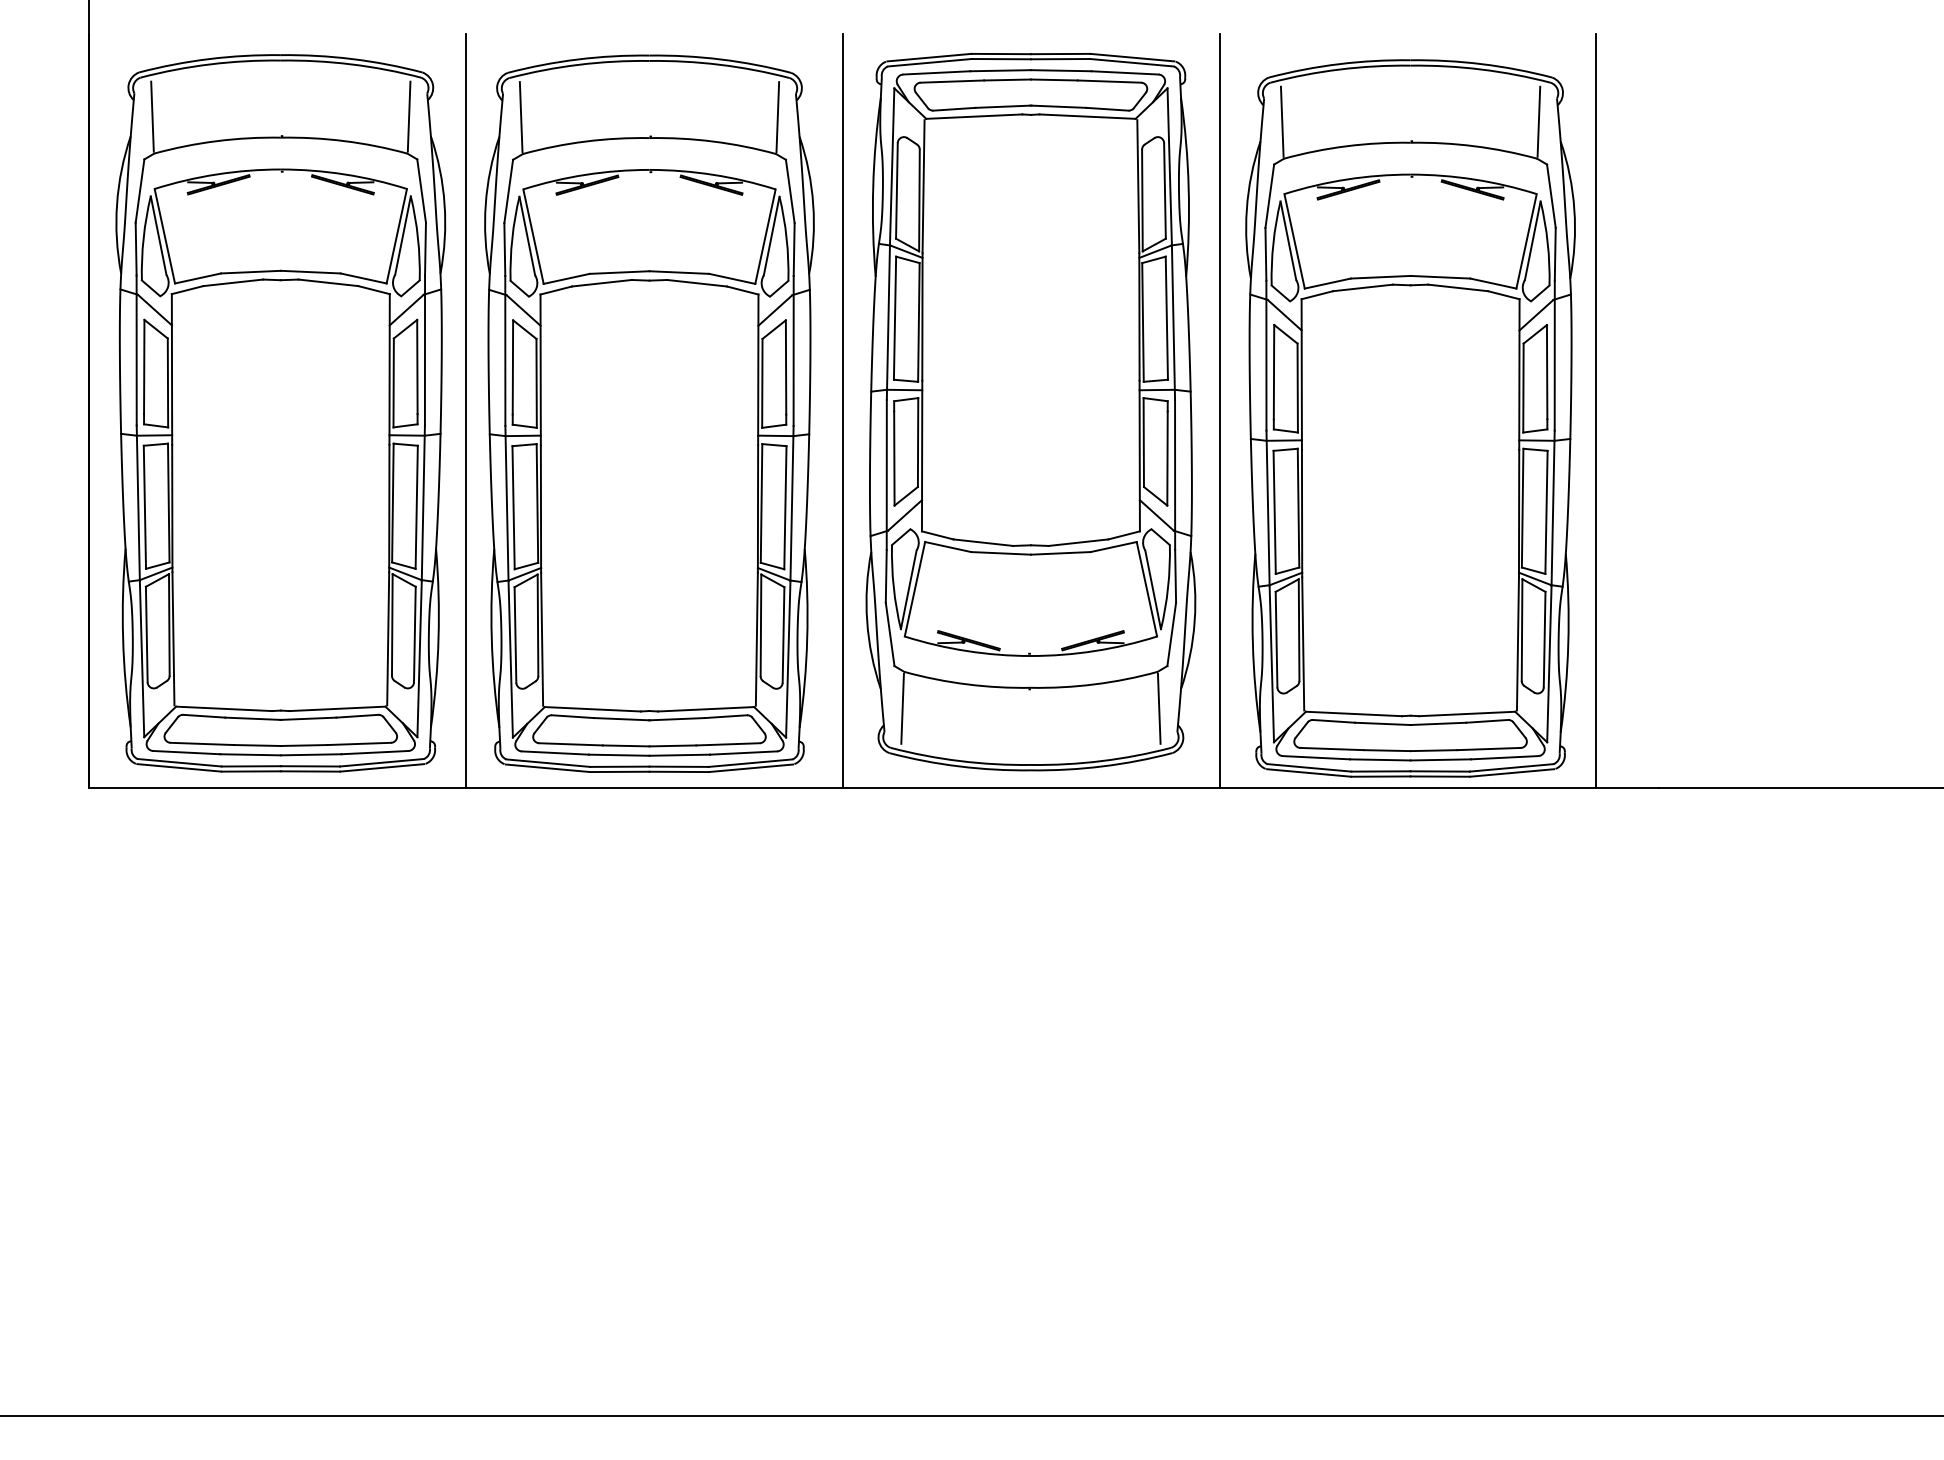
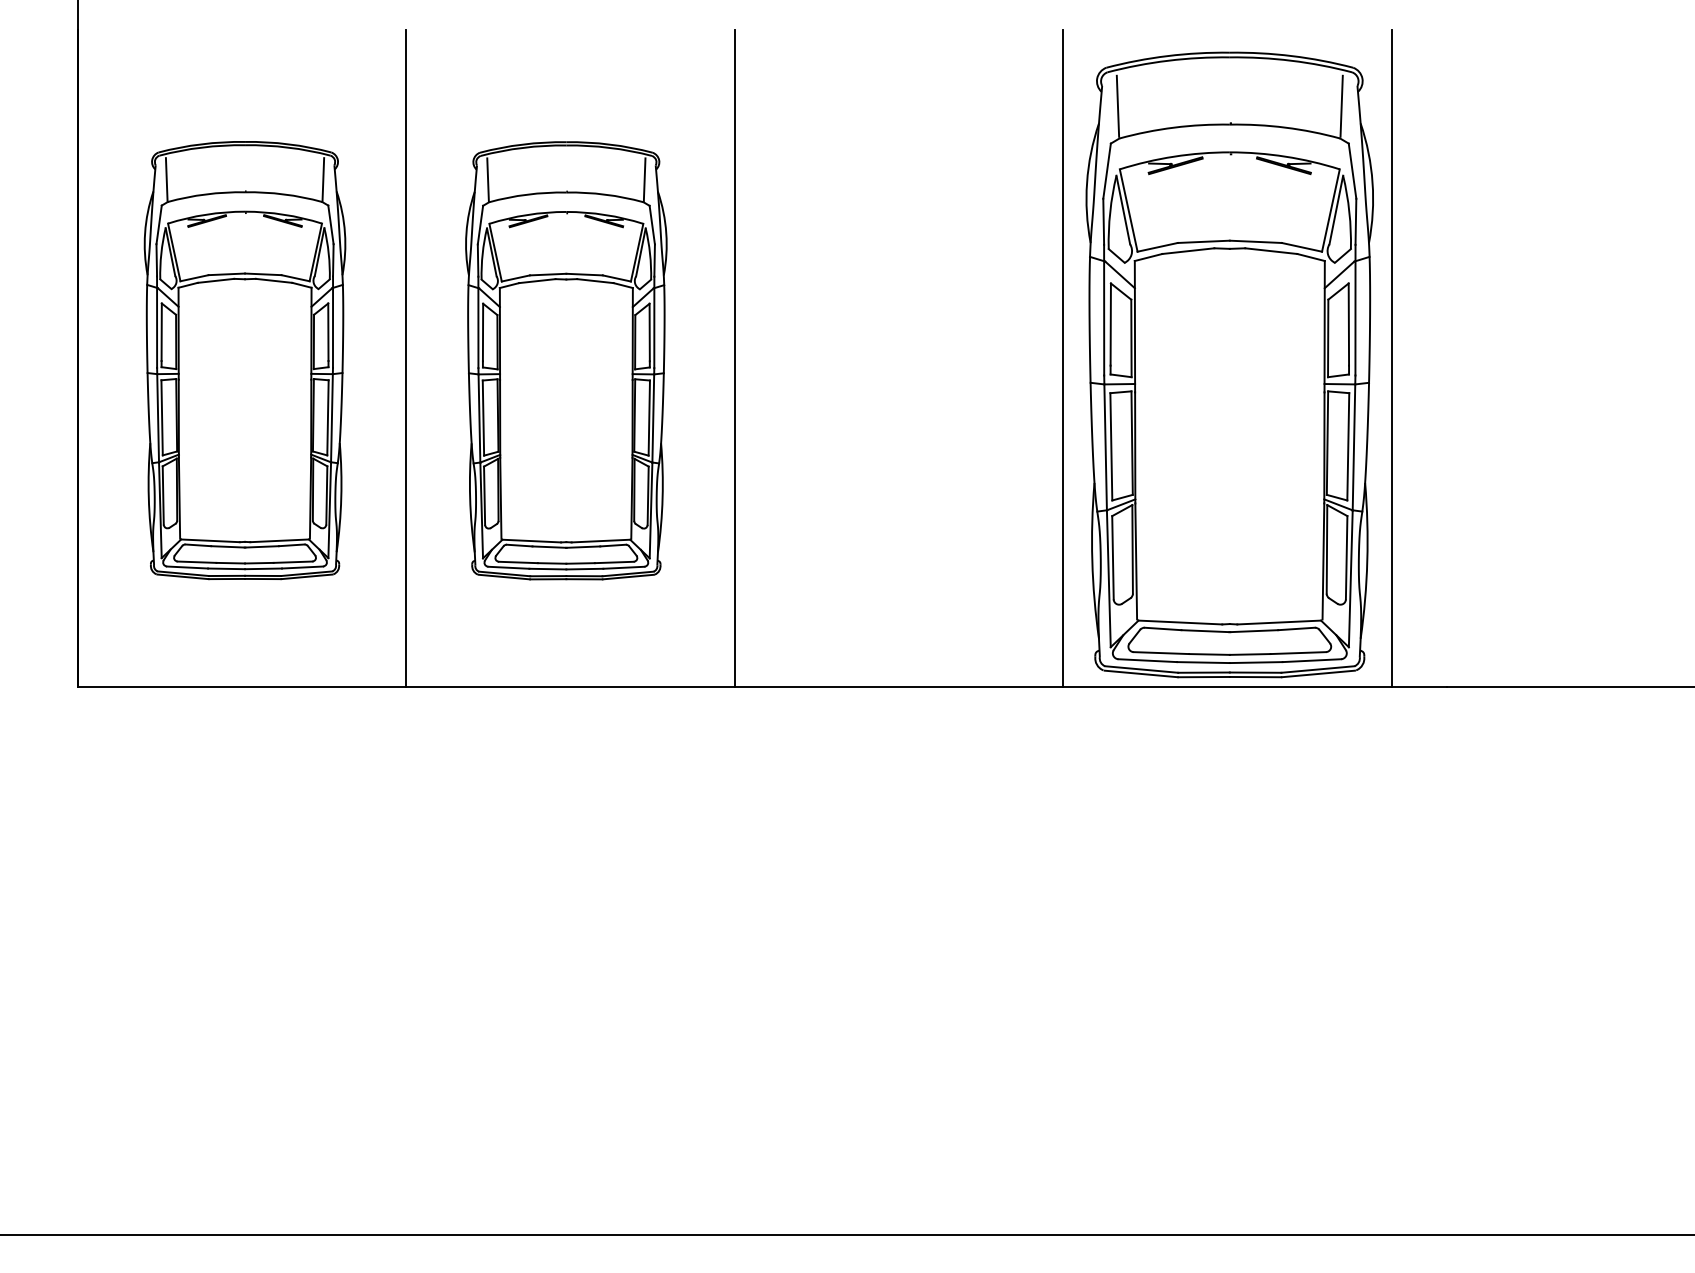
part: (1030, 411) -> (898, 358), removed
part: (280, 413) -> (244, 360), size x0.7
part: (649, 413) -> (566, 360), size x0.7

